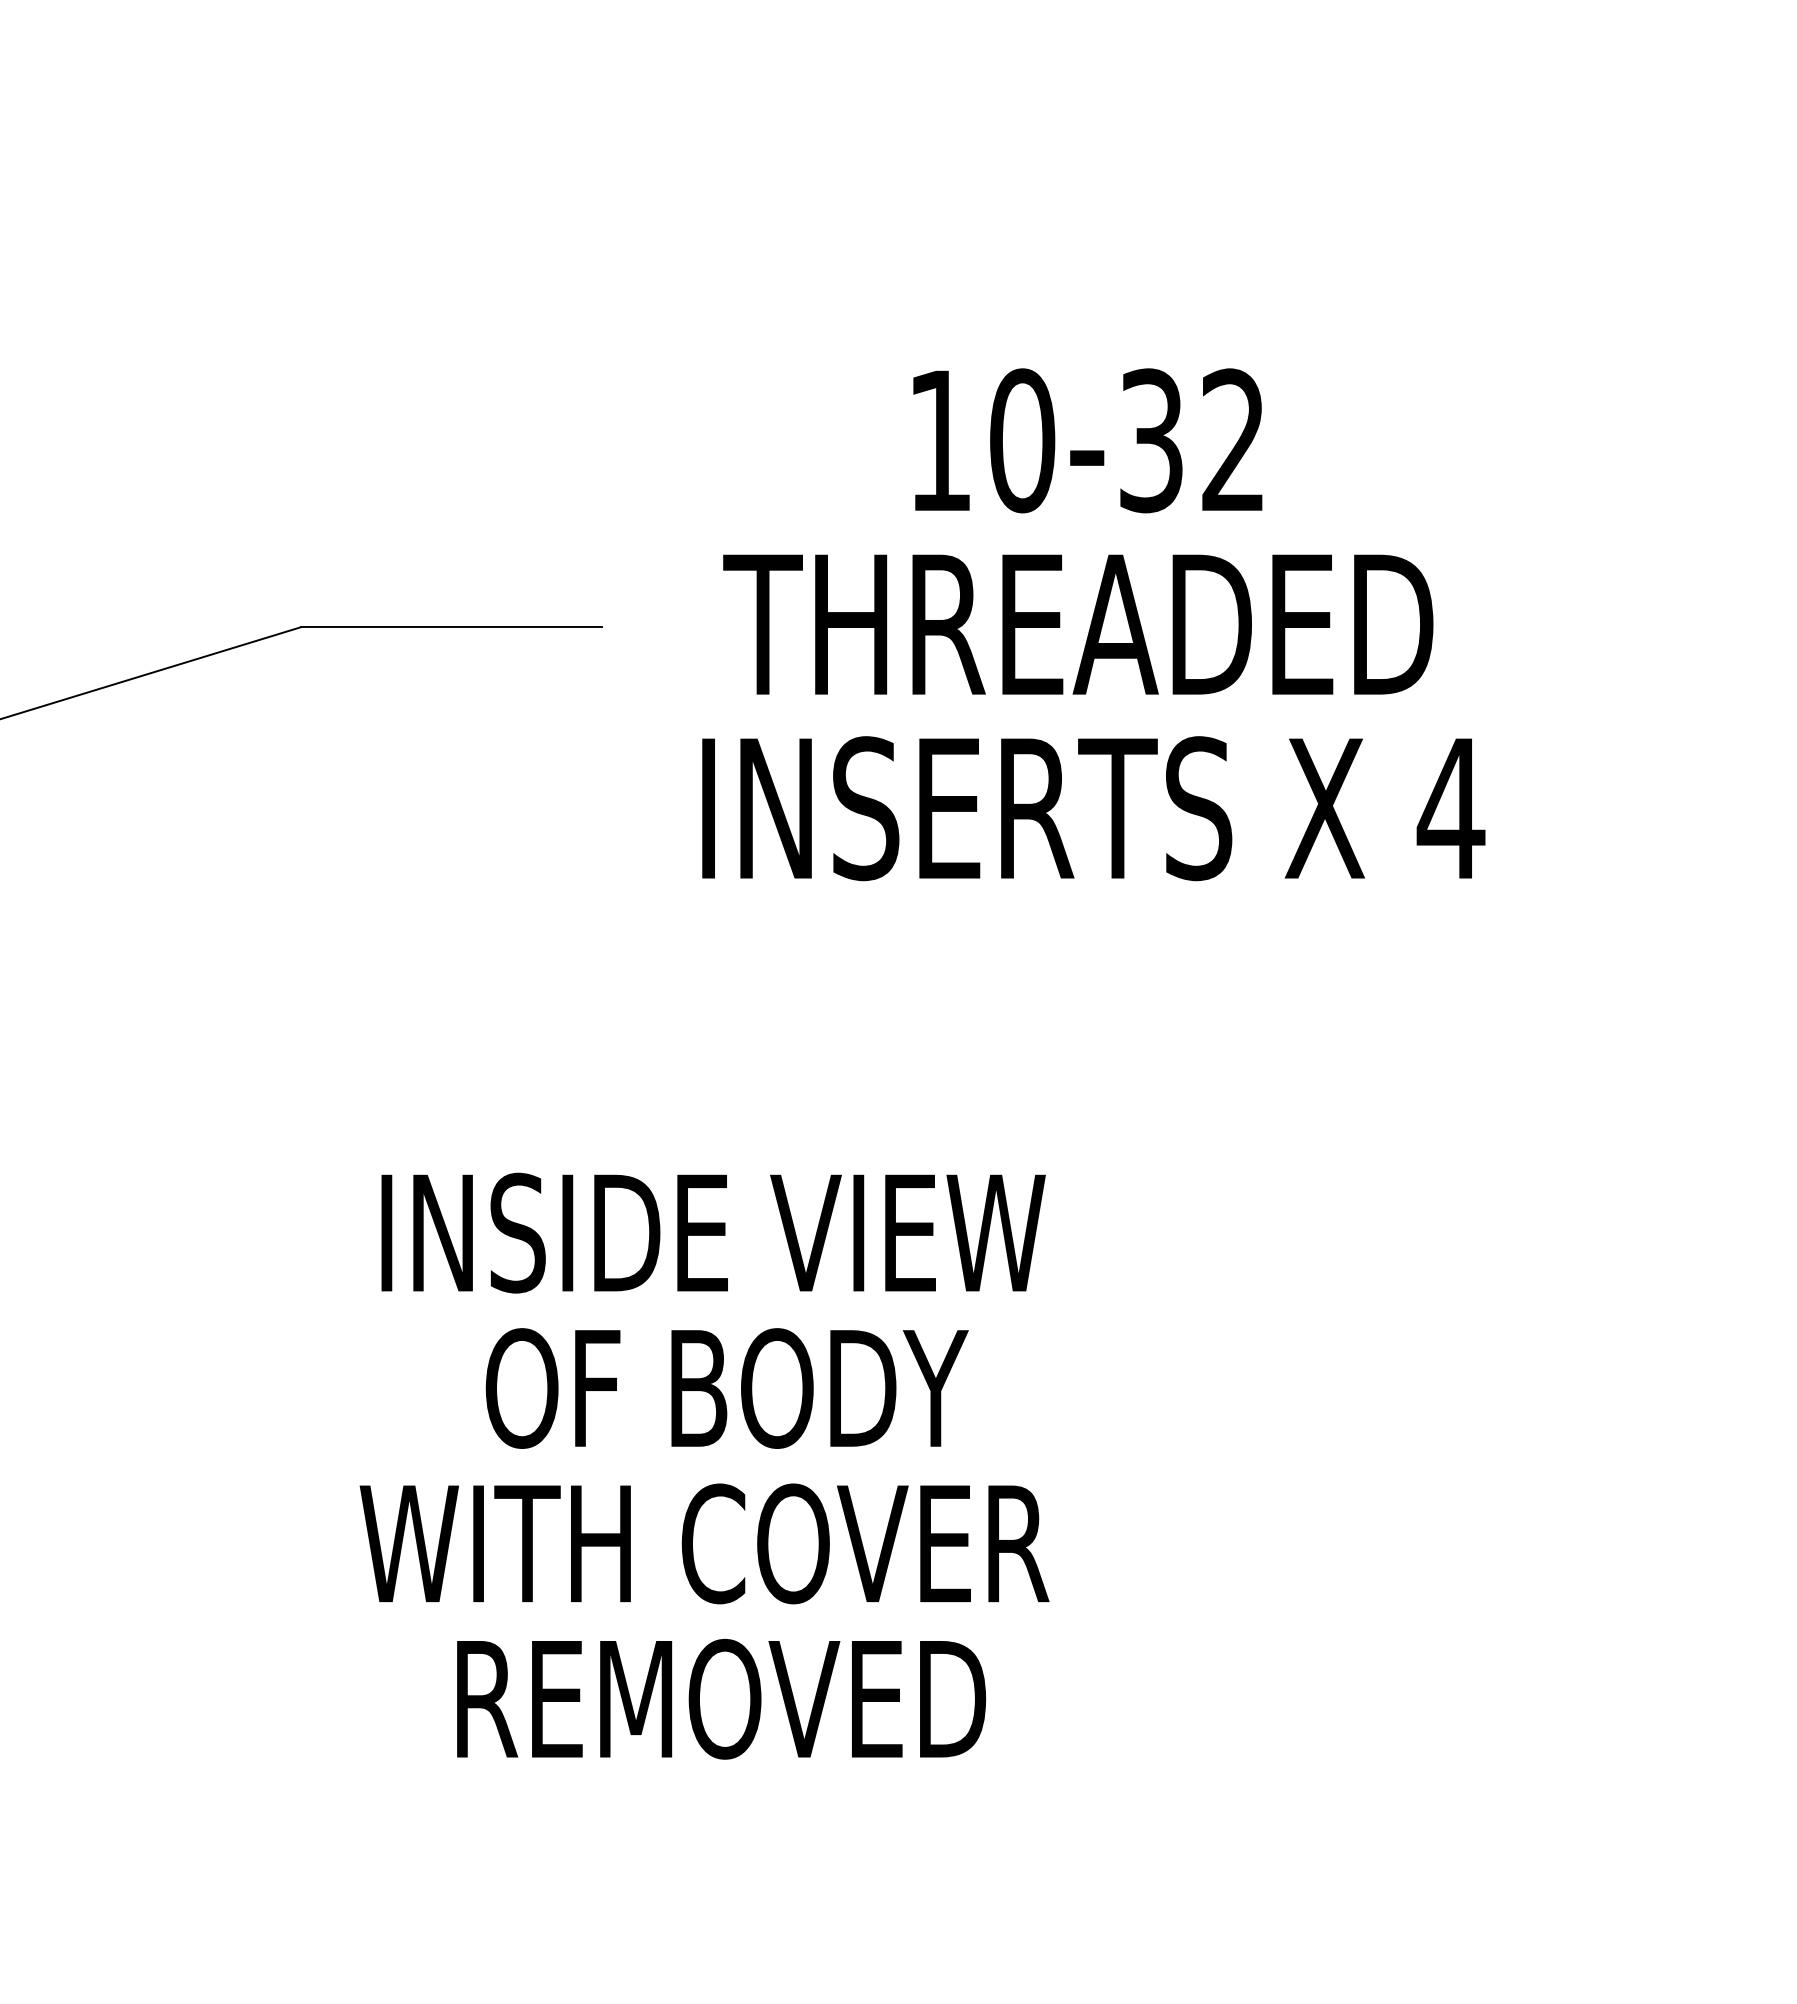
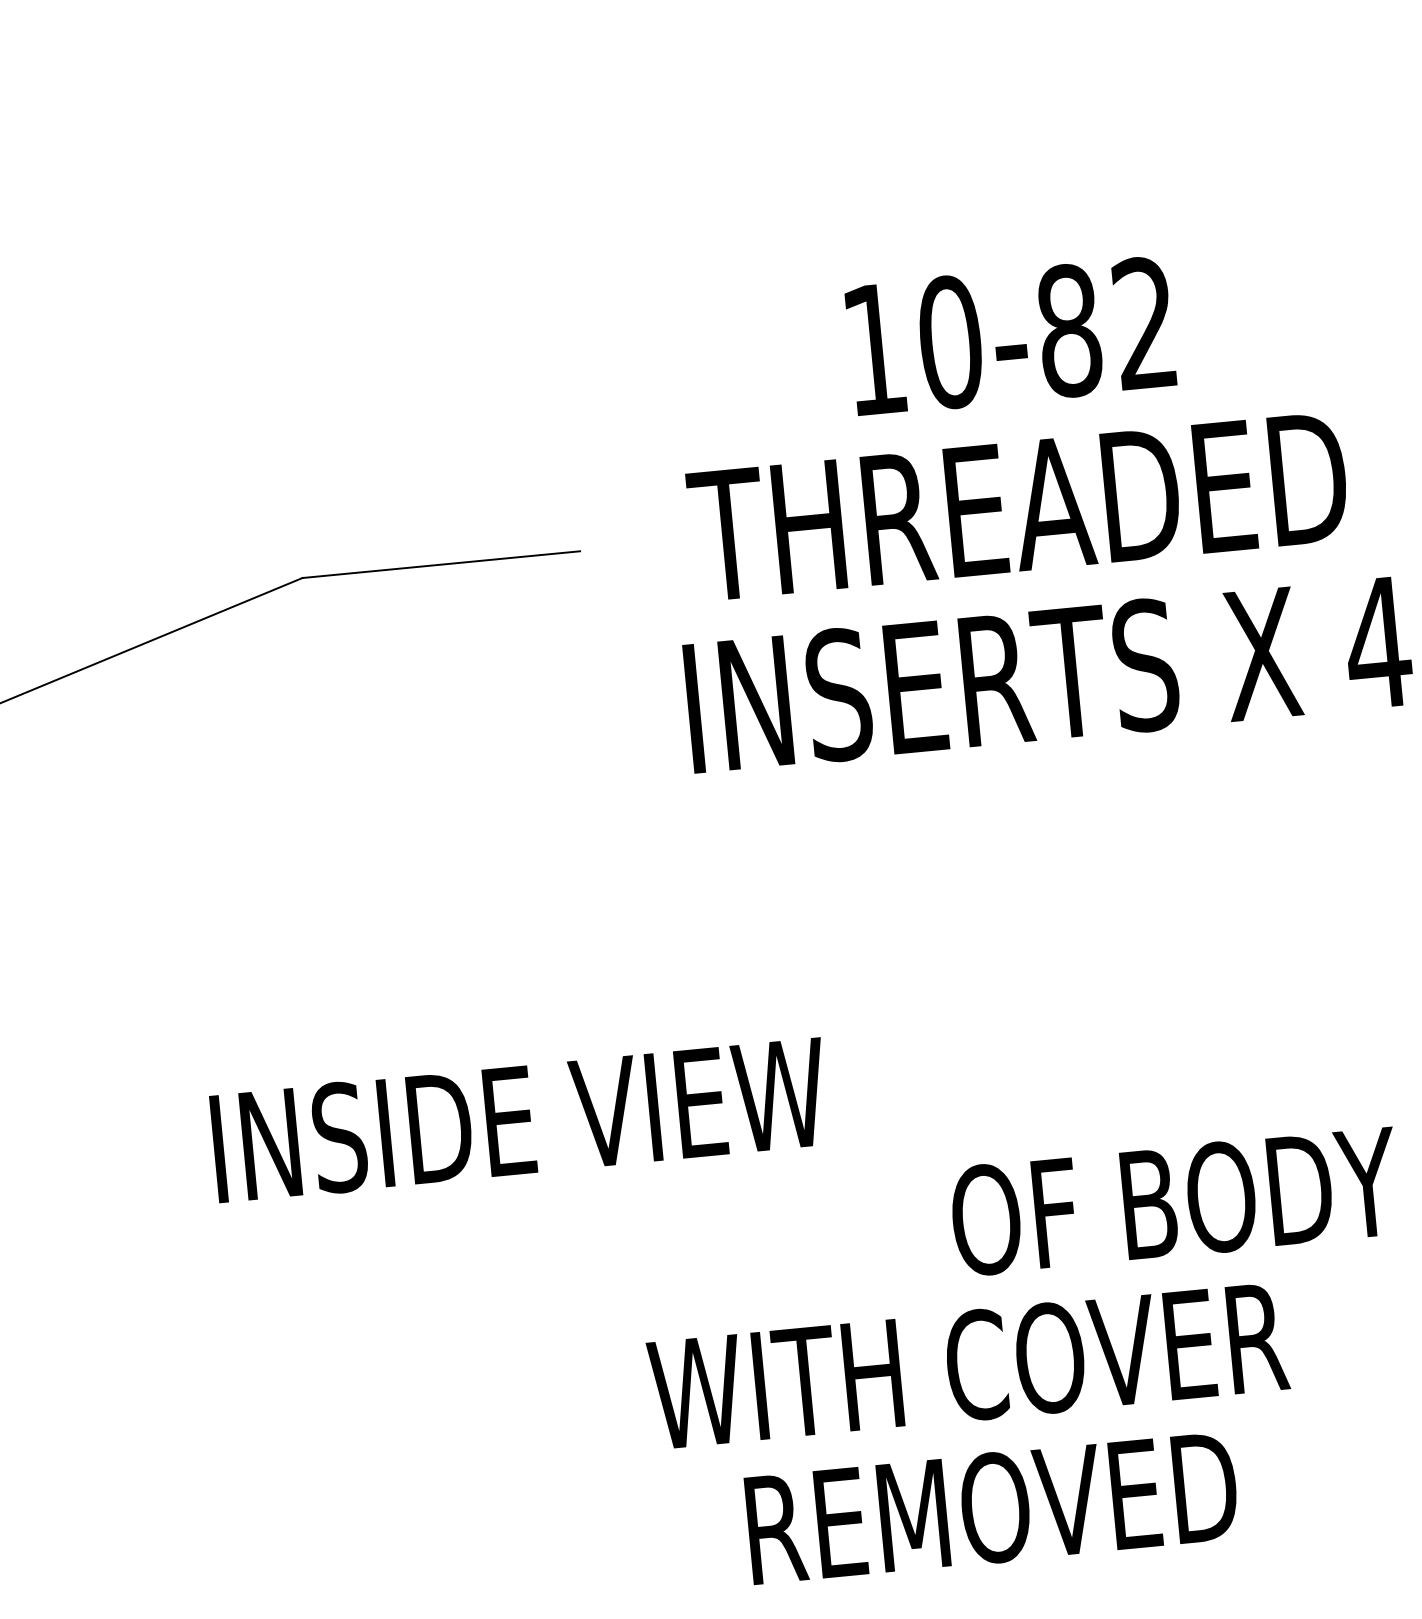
text: (1151, 440) -> (1069, 330), 10-32 -> 10-82
text: (713, 1232) -> (519, 1119), moved
text: (726, 1388) -> (1174, 1201), moved
text: (704, 1543) -> (968, 1365), moved
text: (721, 1699) -> (992, 1508), moved

